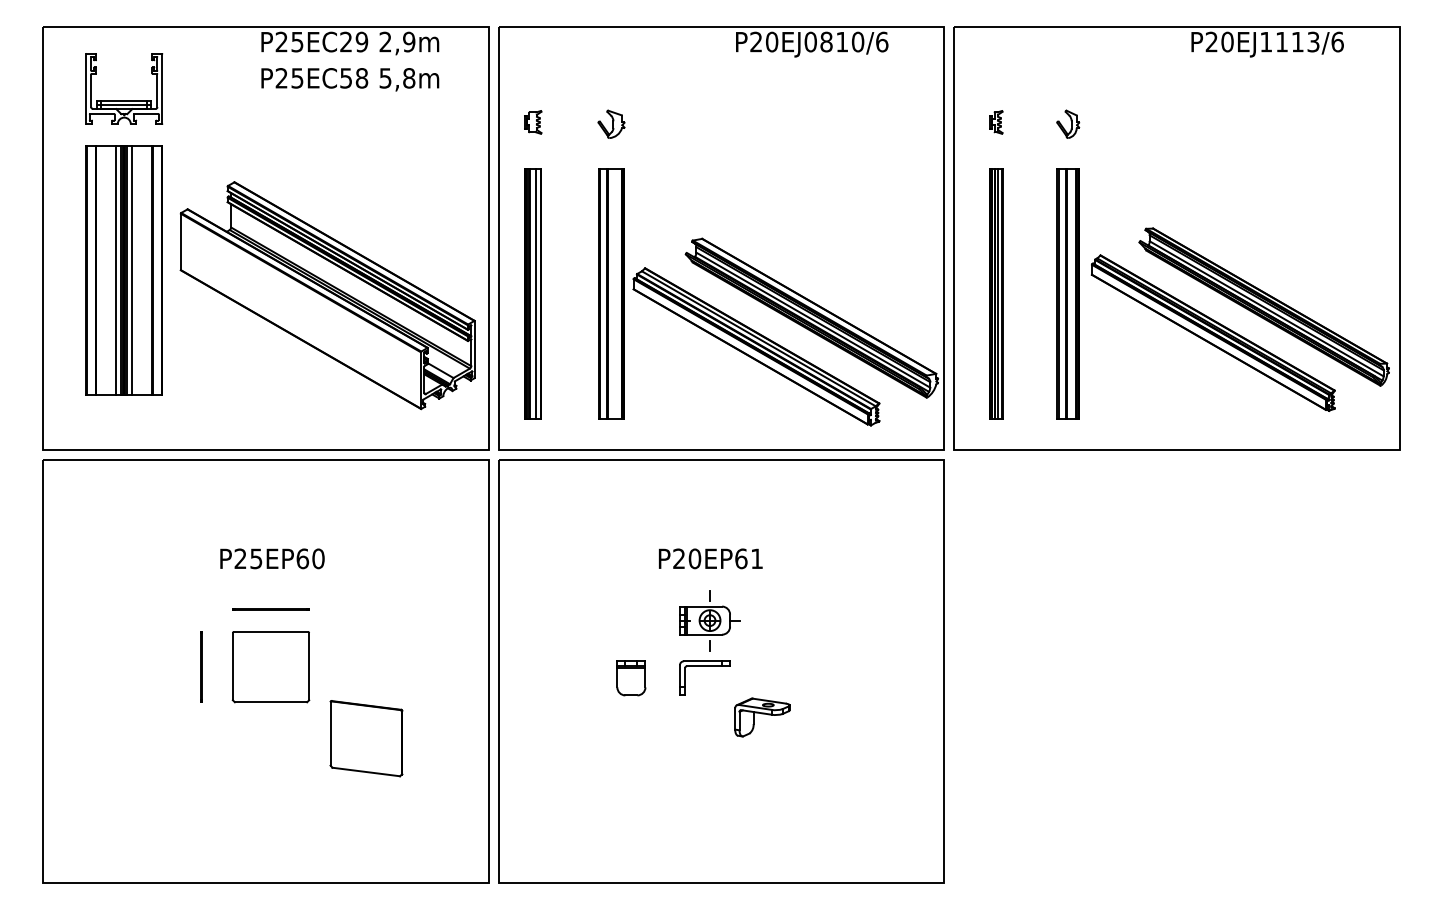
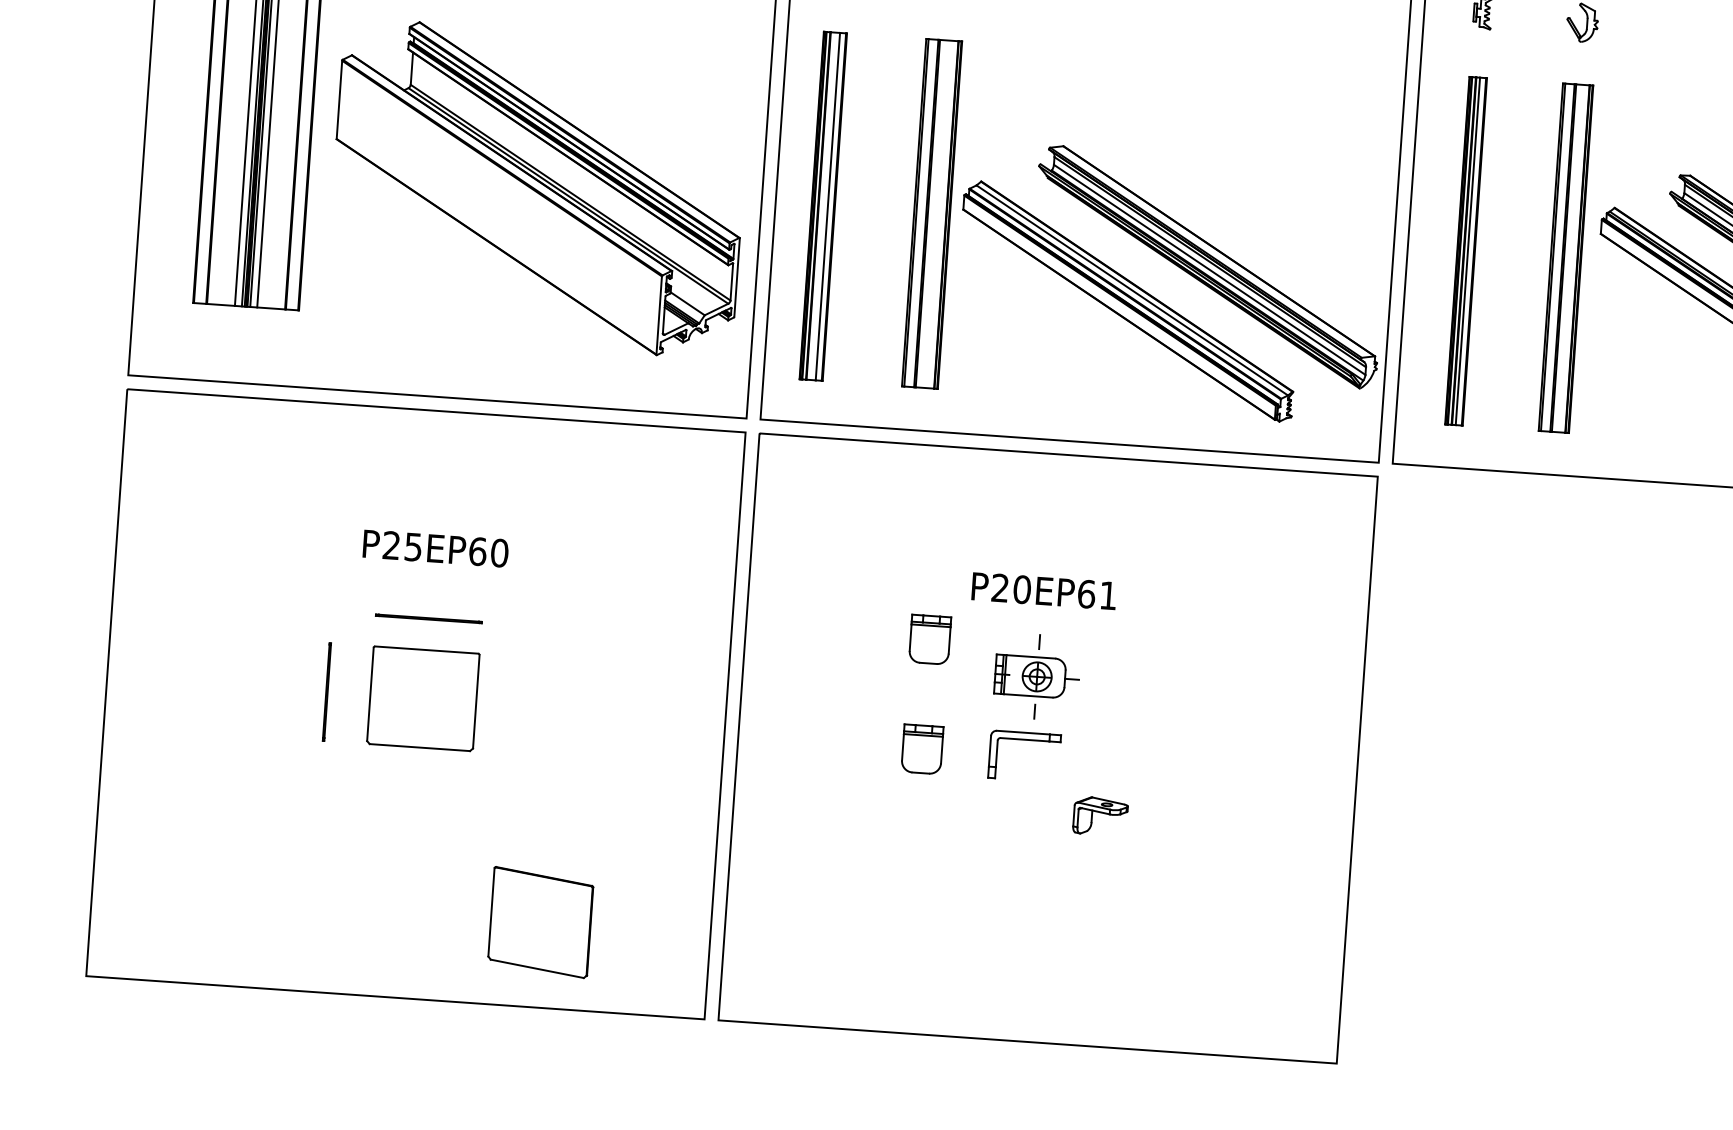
part: (631, 599) -> (930, 639), added
part: (762, 717) -> (1100, 816), size x0.7
part: (366, 738) -> (540, 922), moved

